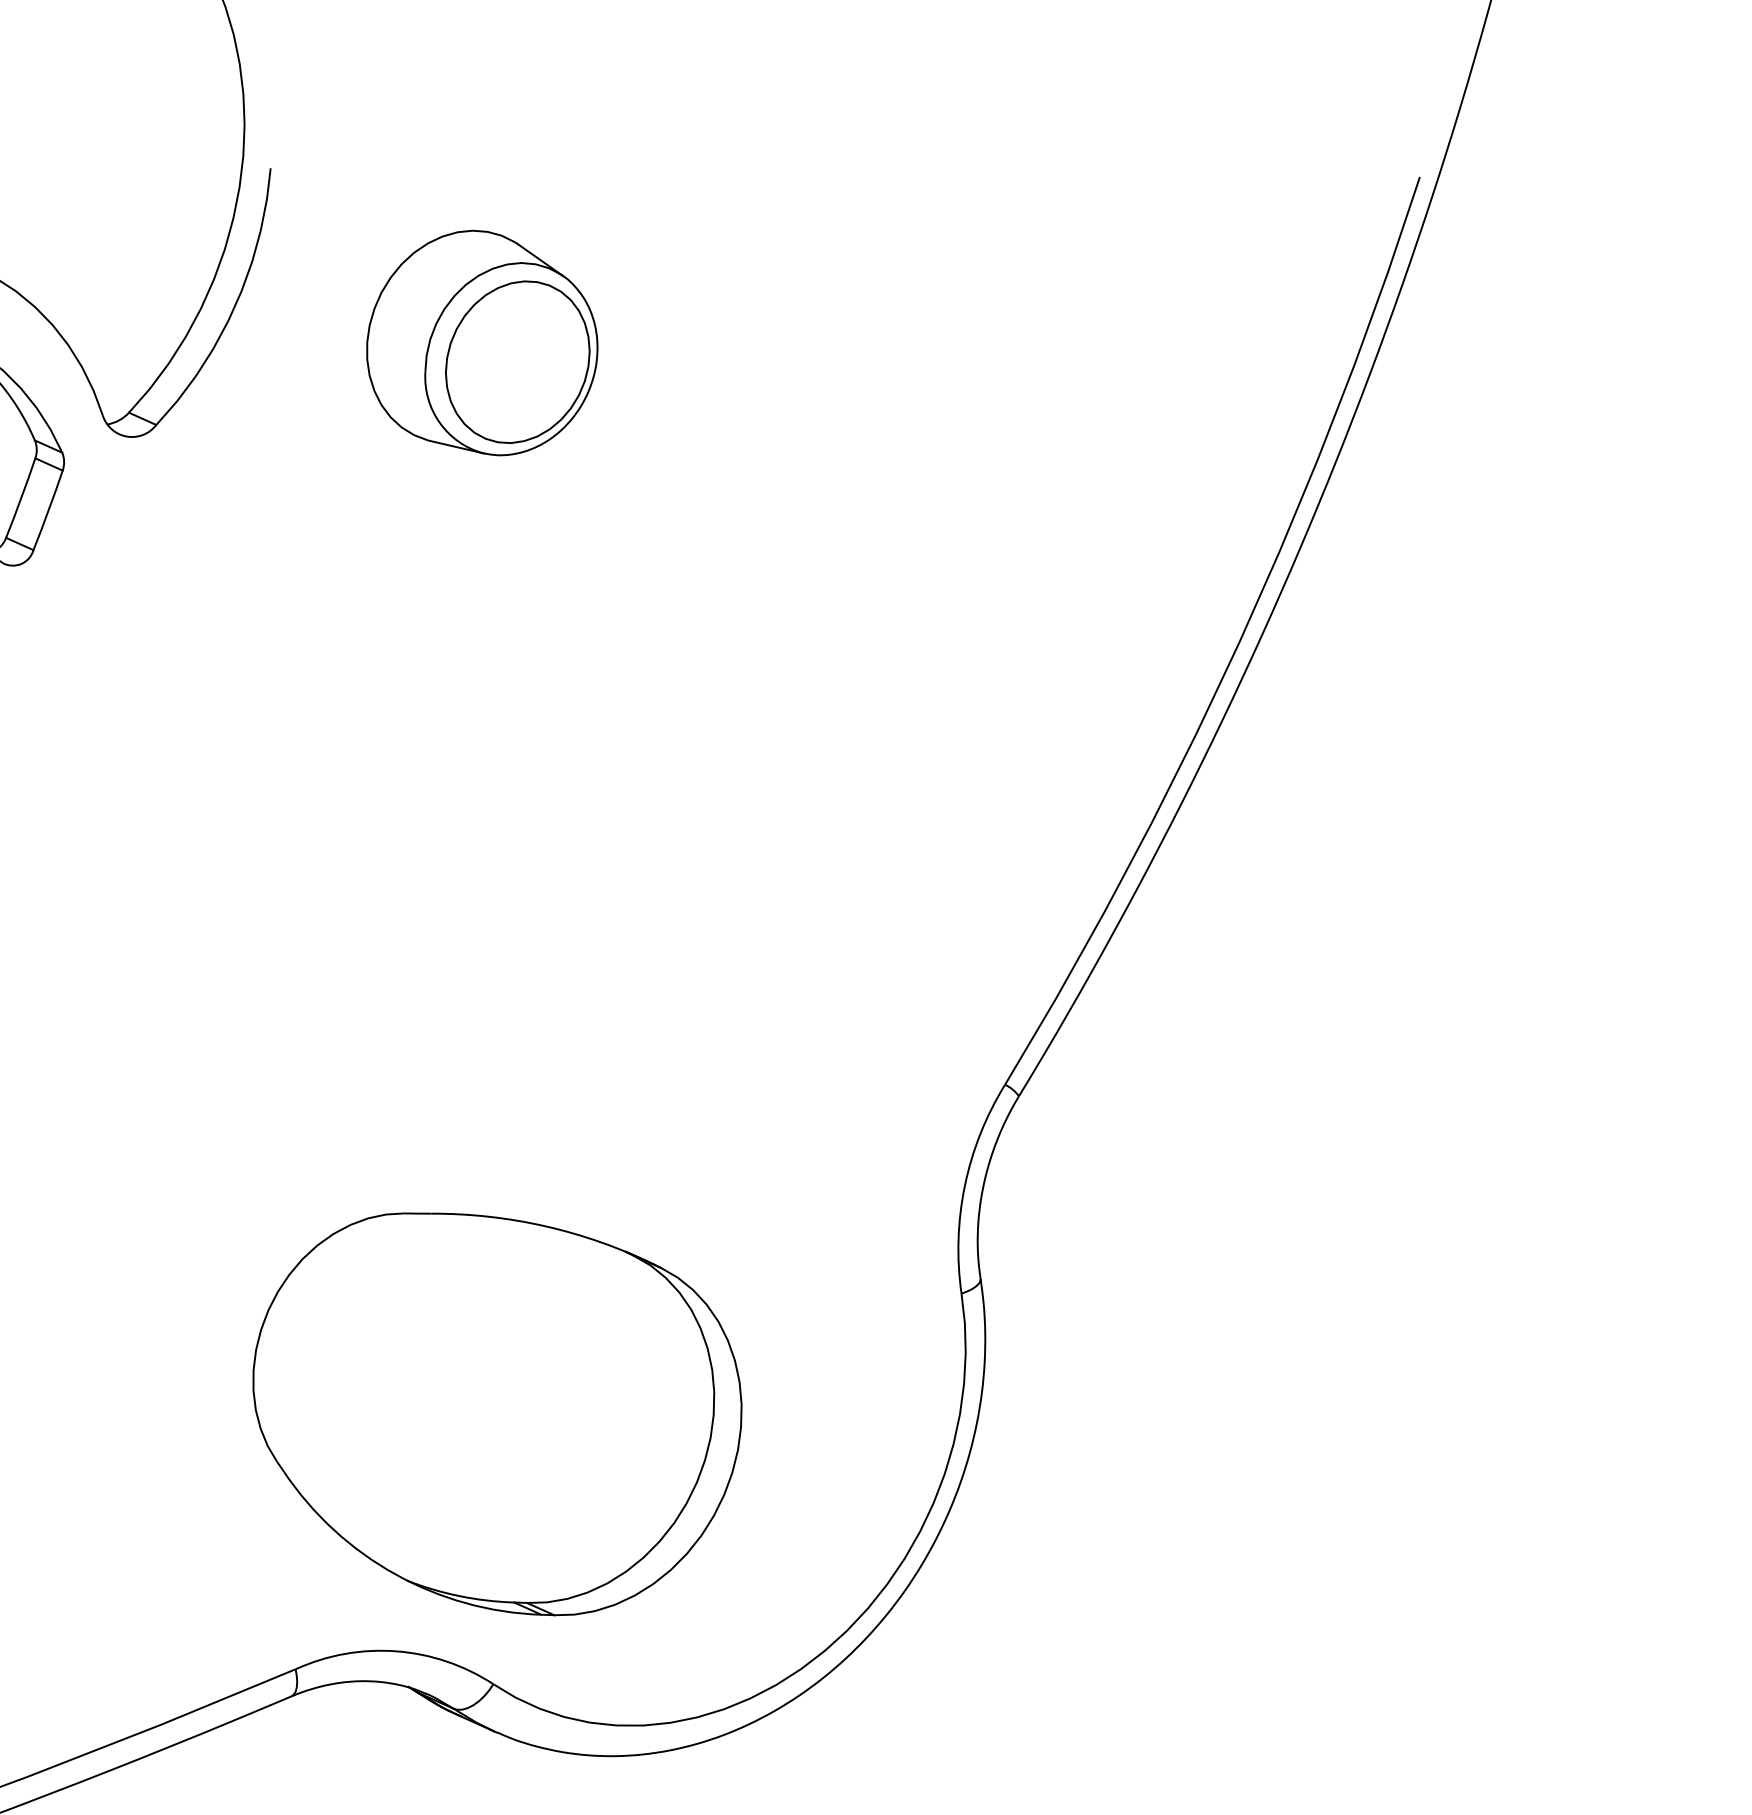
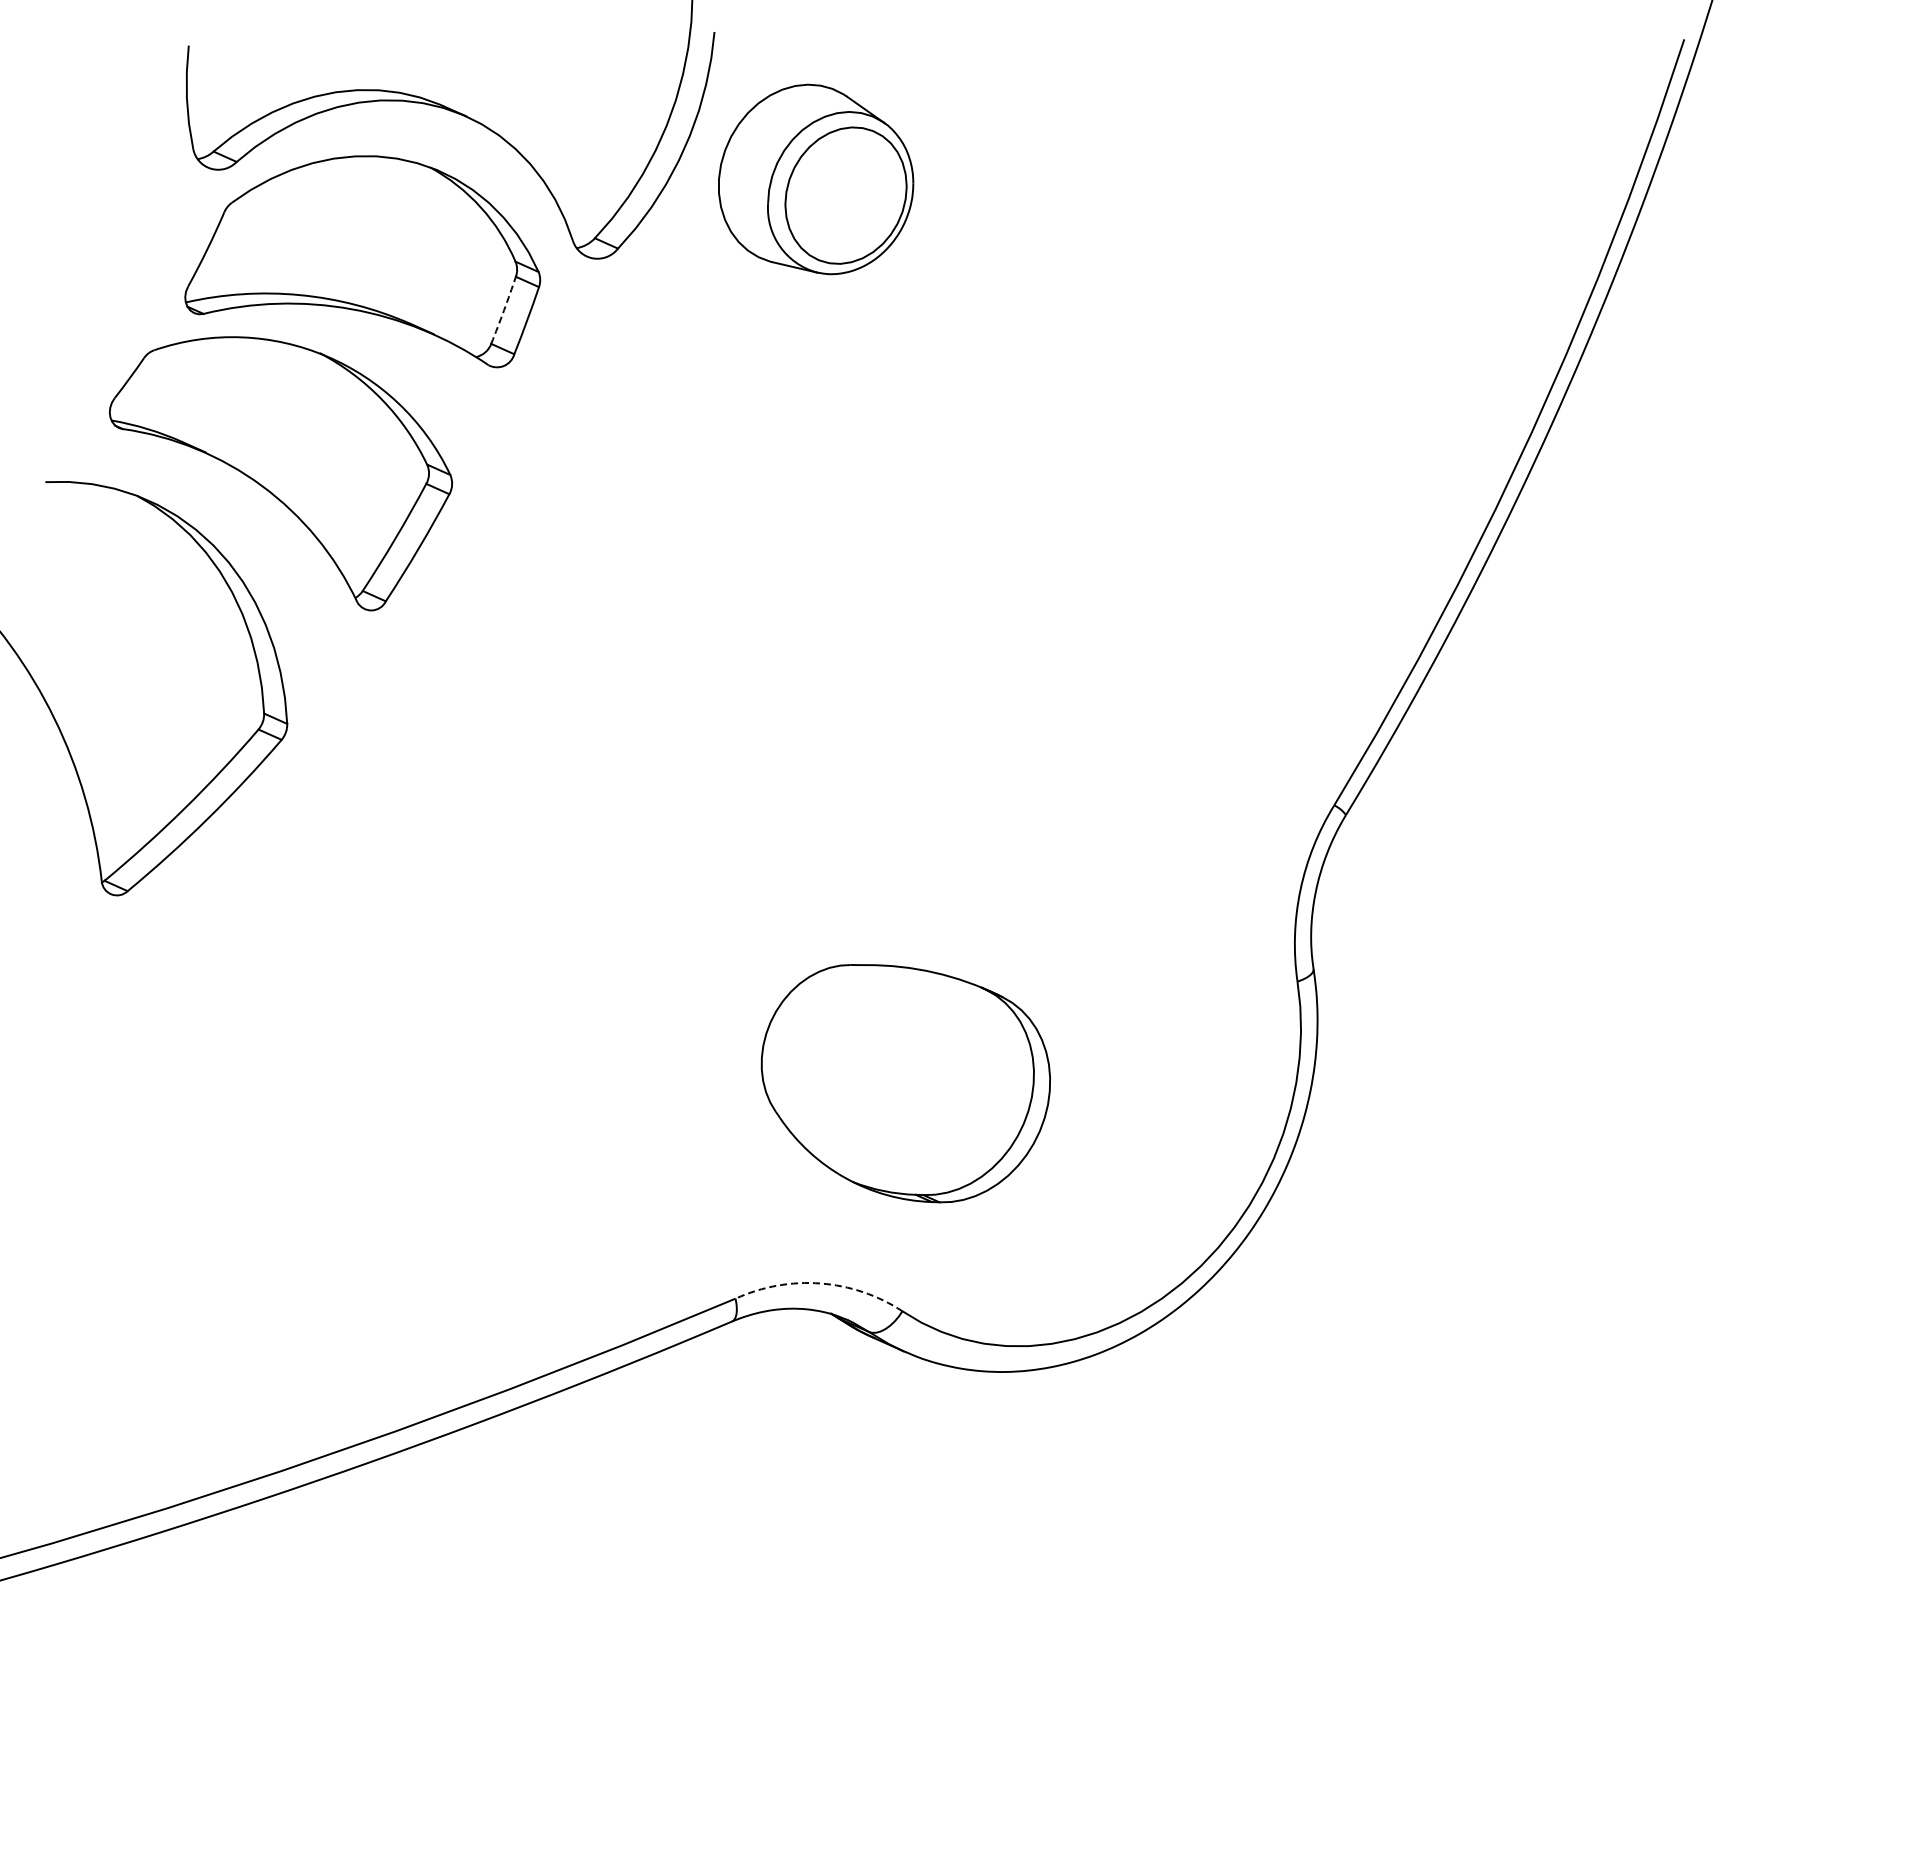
part: (482, 343) -> (816, 179), moved
arc: (21, 498) -> (504, 310), solid -> dashed
part: (497, 1414) -> (905, 1083), size x0.7
arc: (396, 1651) -> (820, 1283), solid -> dashed

